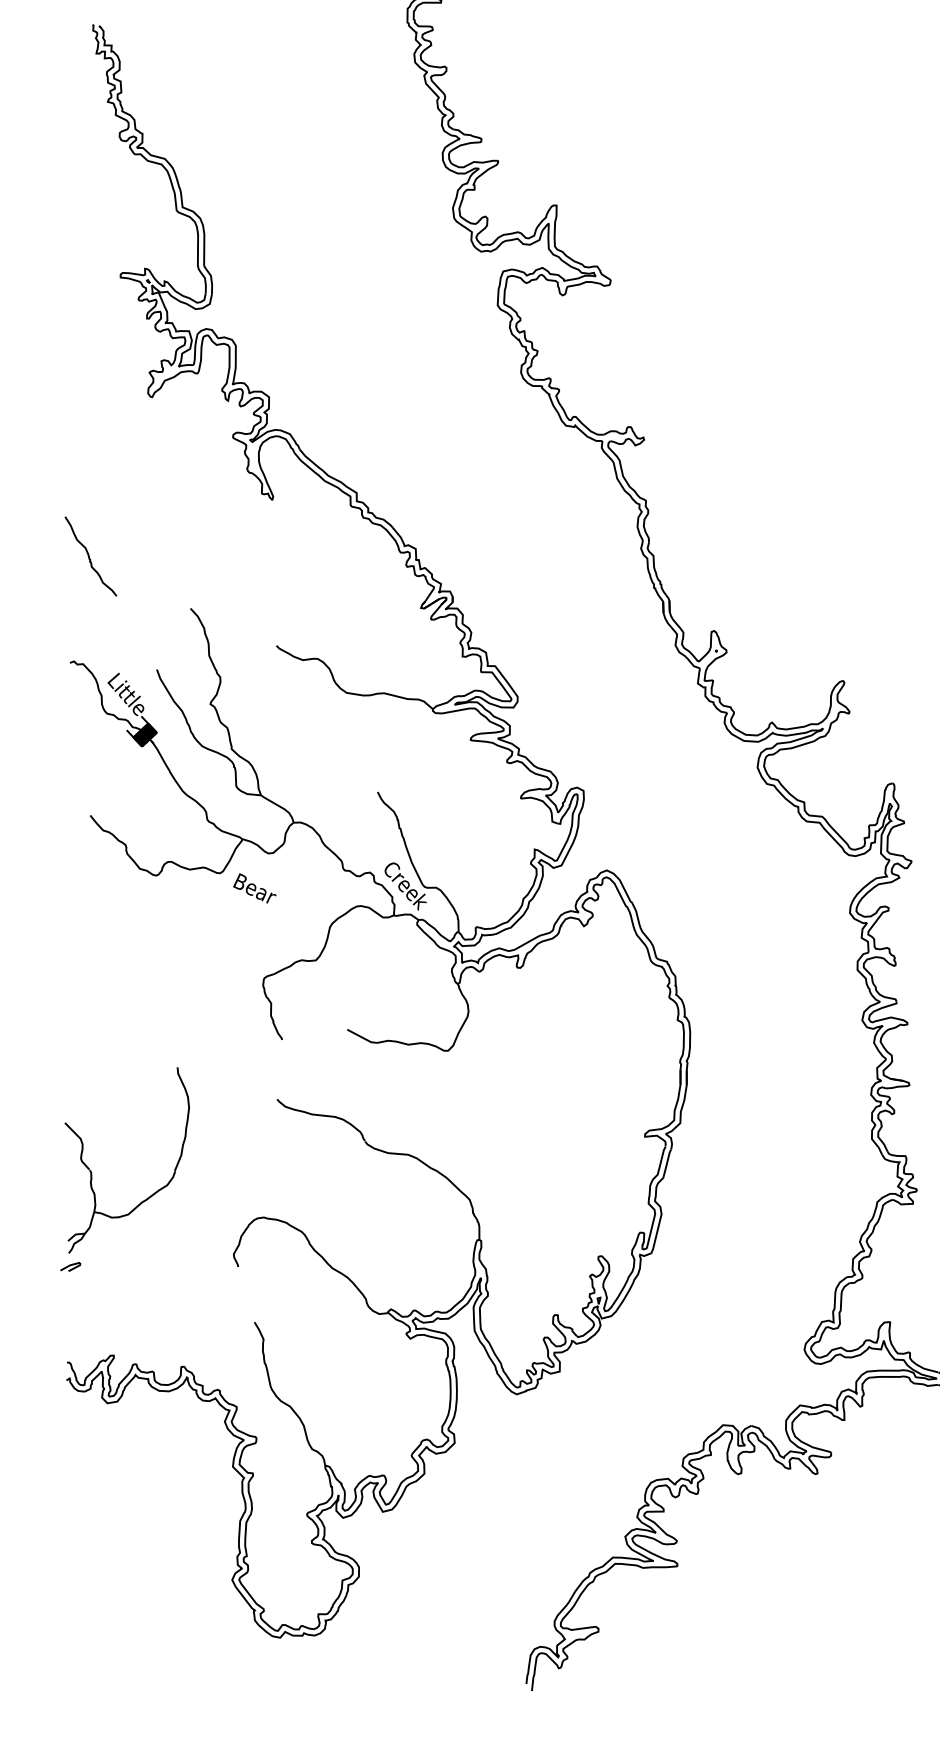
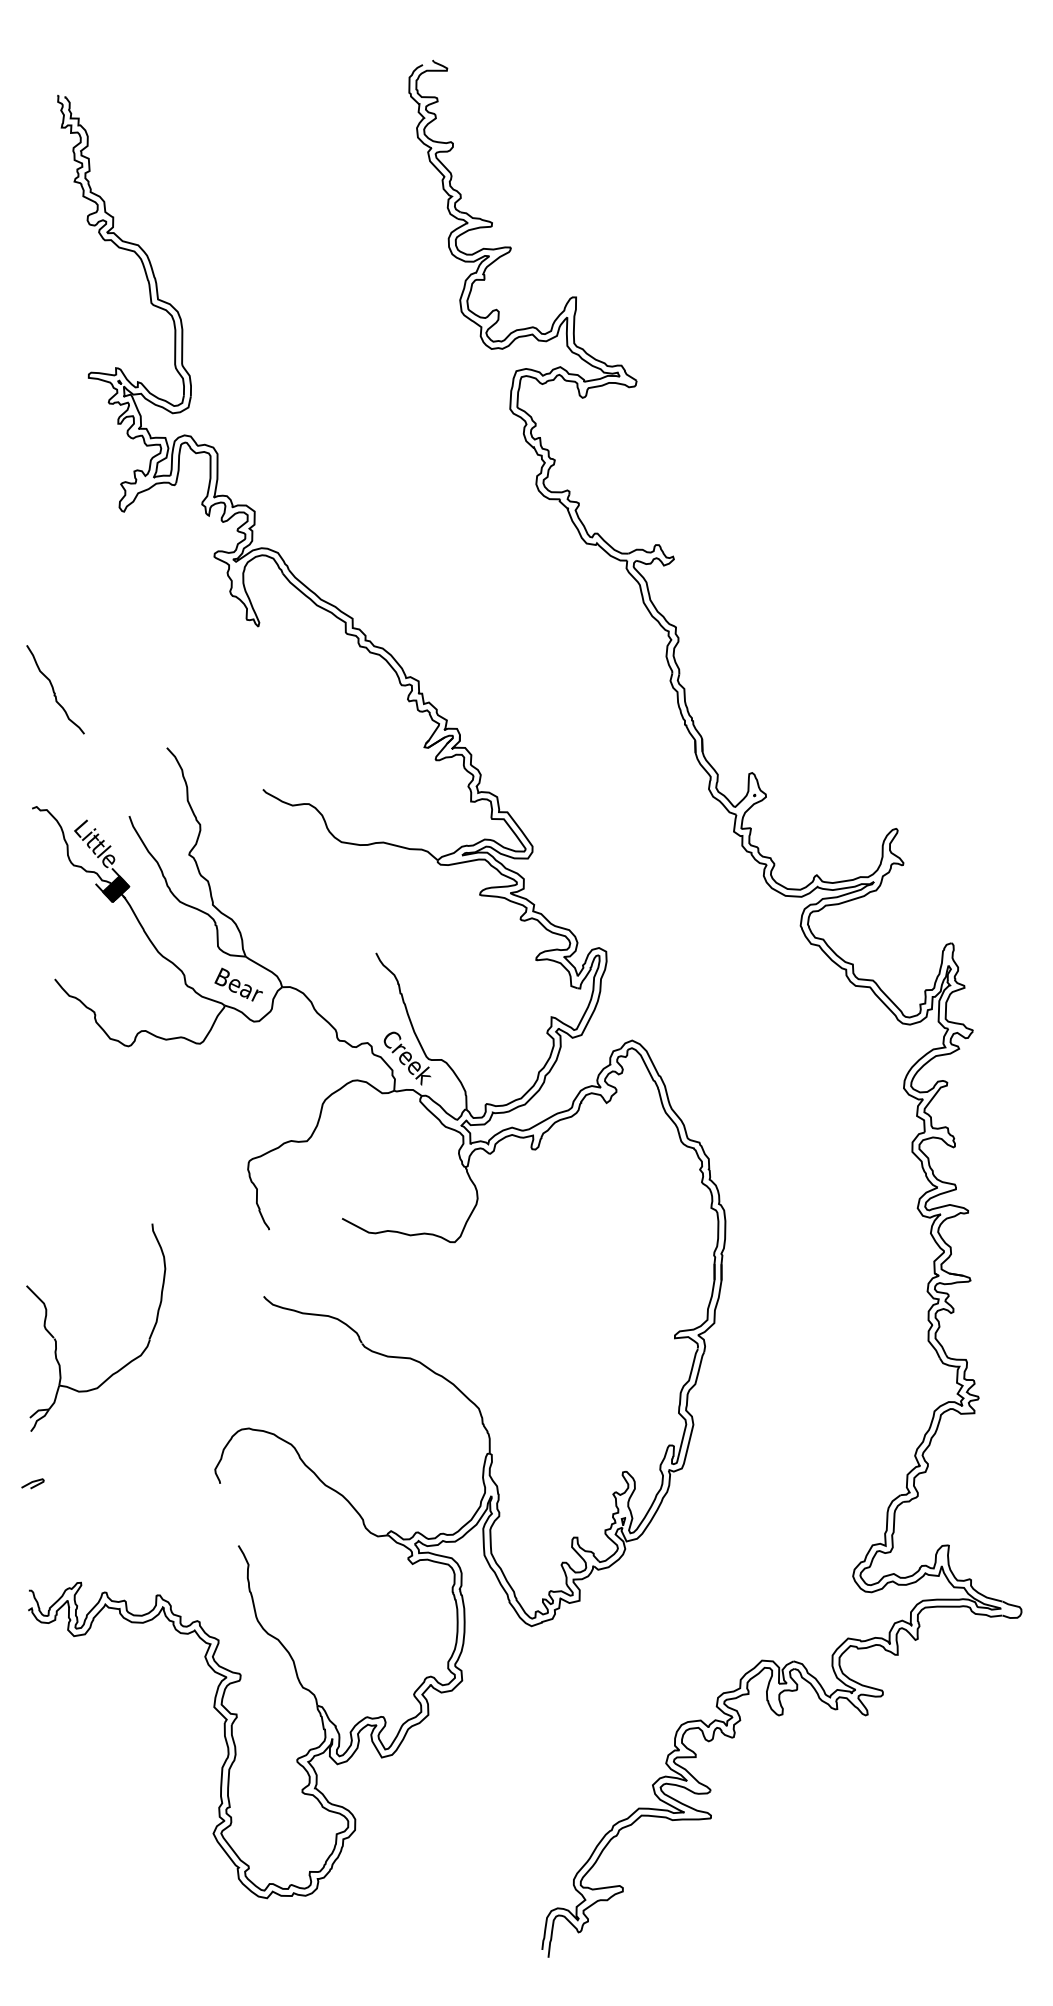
text: (254, 888) -> (238, 984), moved
part: (91, 1171) -> (56, 1340), moved

